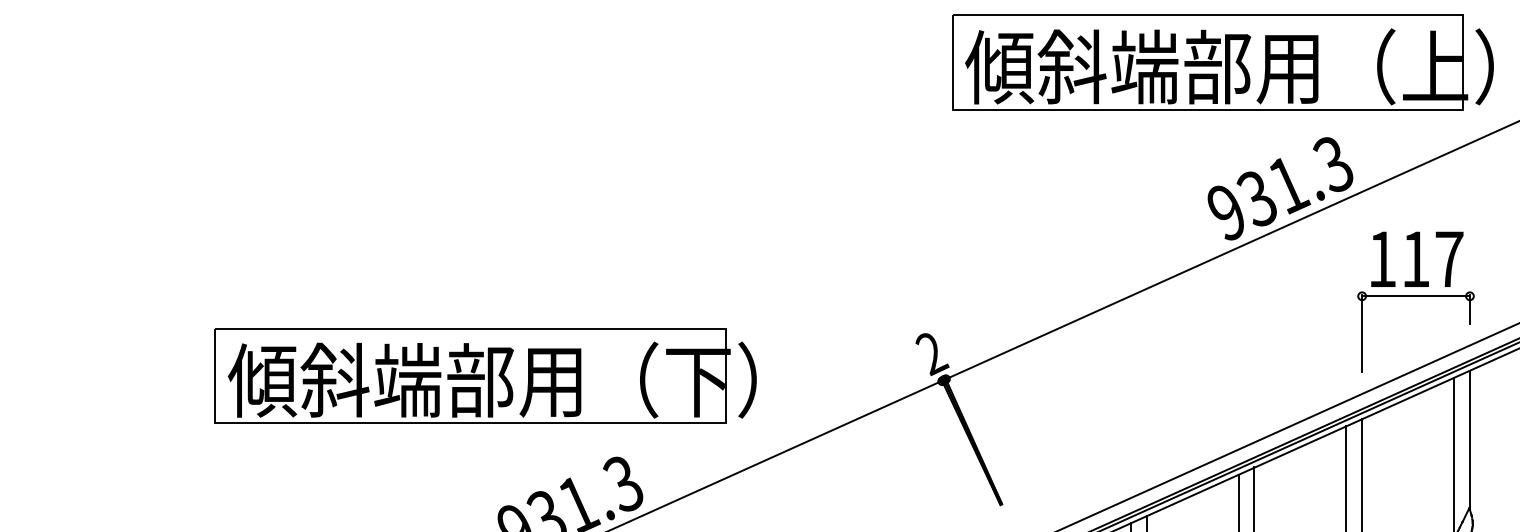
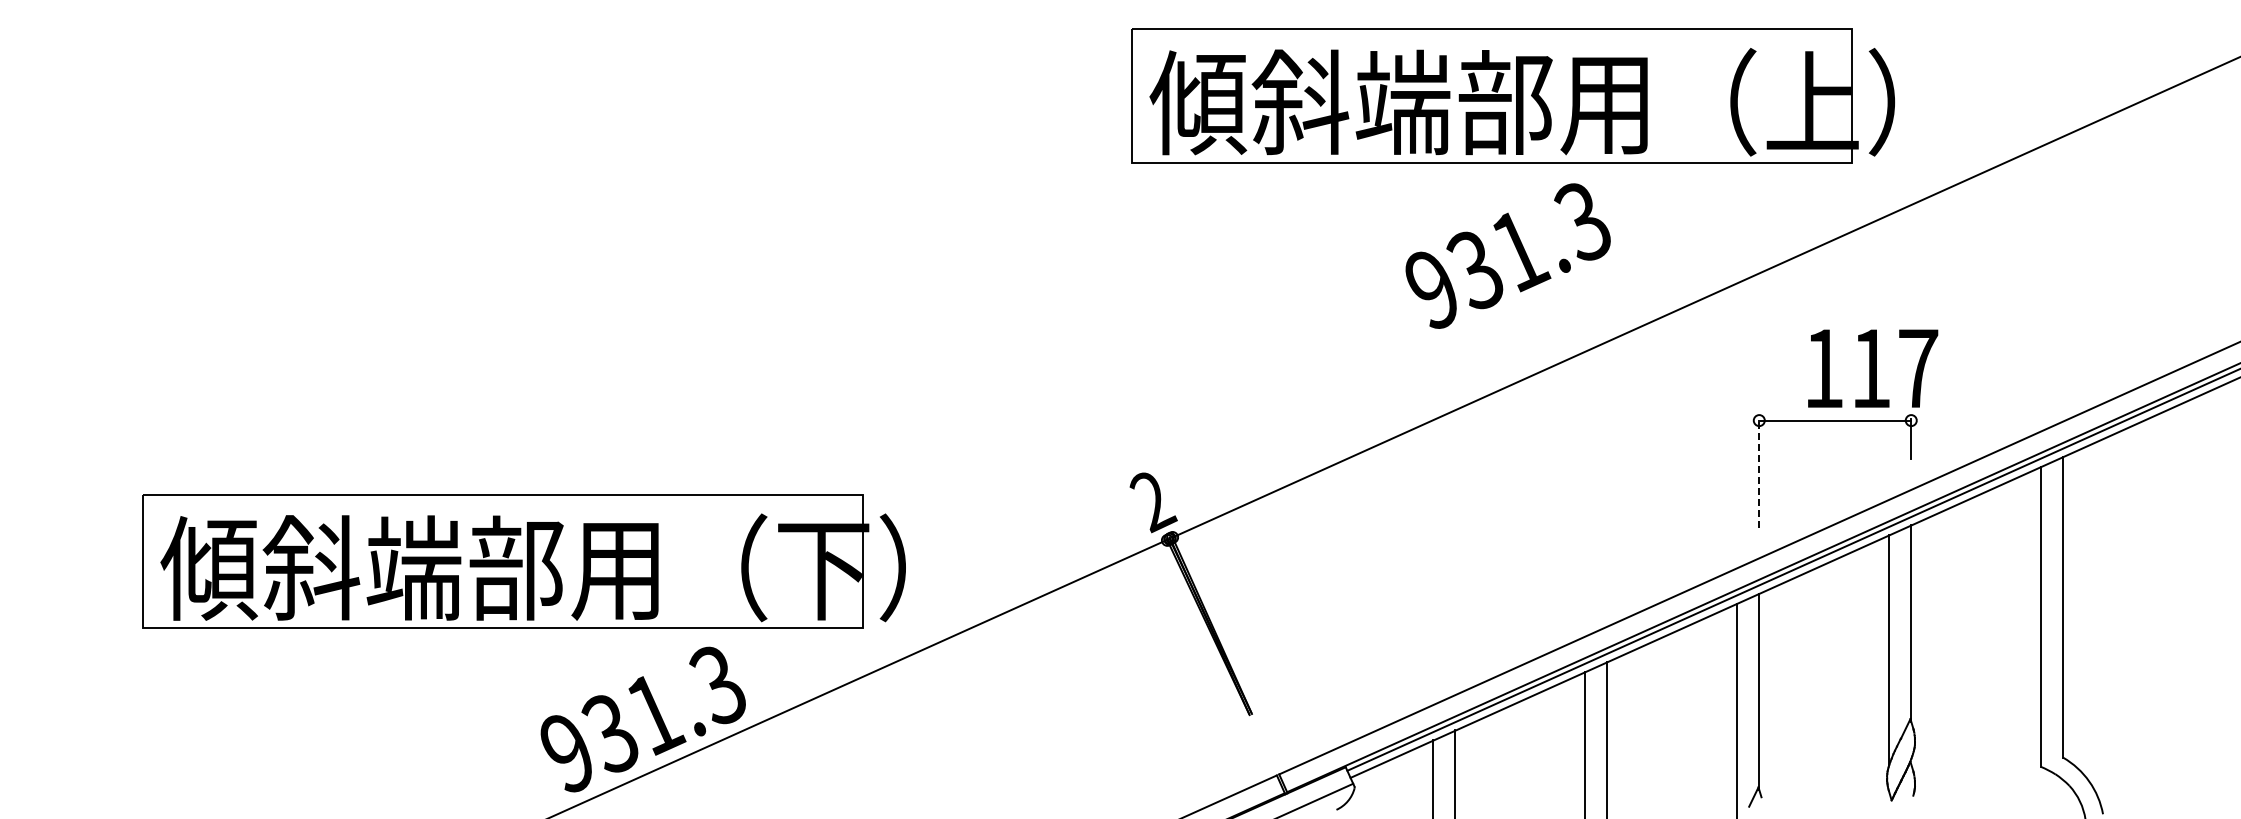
part: (1222, 62) -> (1512, 95), moved
text: (1279, 188) -> (1507, 255), moved
text: (1417, 259) -> (1873, 368), moved
line: (1362, 333) -> (1759, 473), solid -> dashed
part: (485, 375) -> (523, 561), moved

